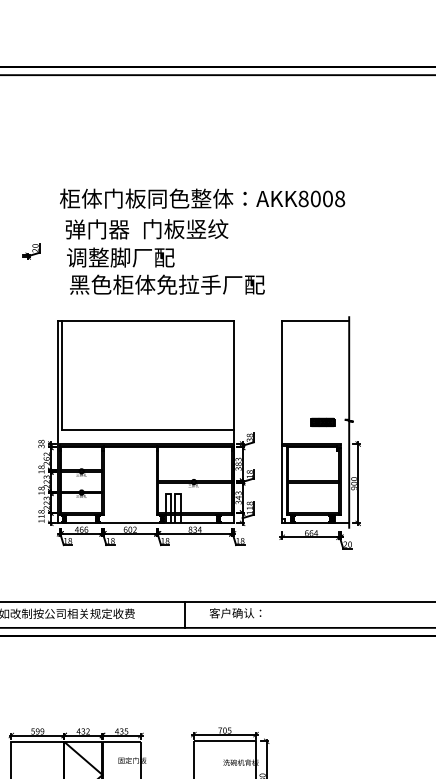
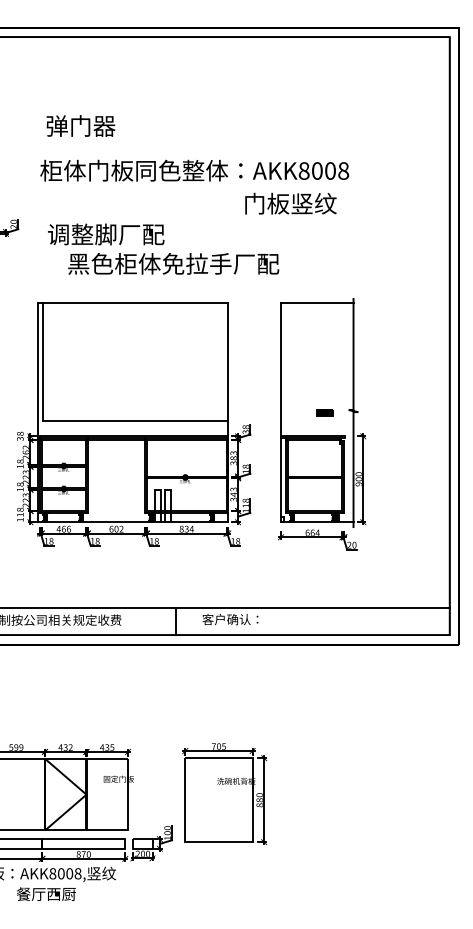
text: (97, 228) -> (80, 125), moved
text: (185, 228) -> (290, 203), moved
text: (167, 284) -> (173, 263), moved
part: (322, 422) -> (324, 412), size x0.6

